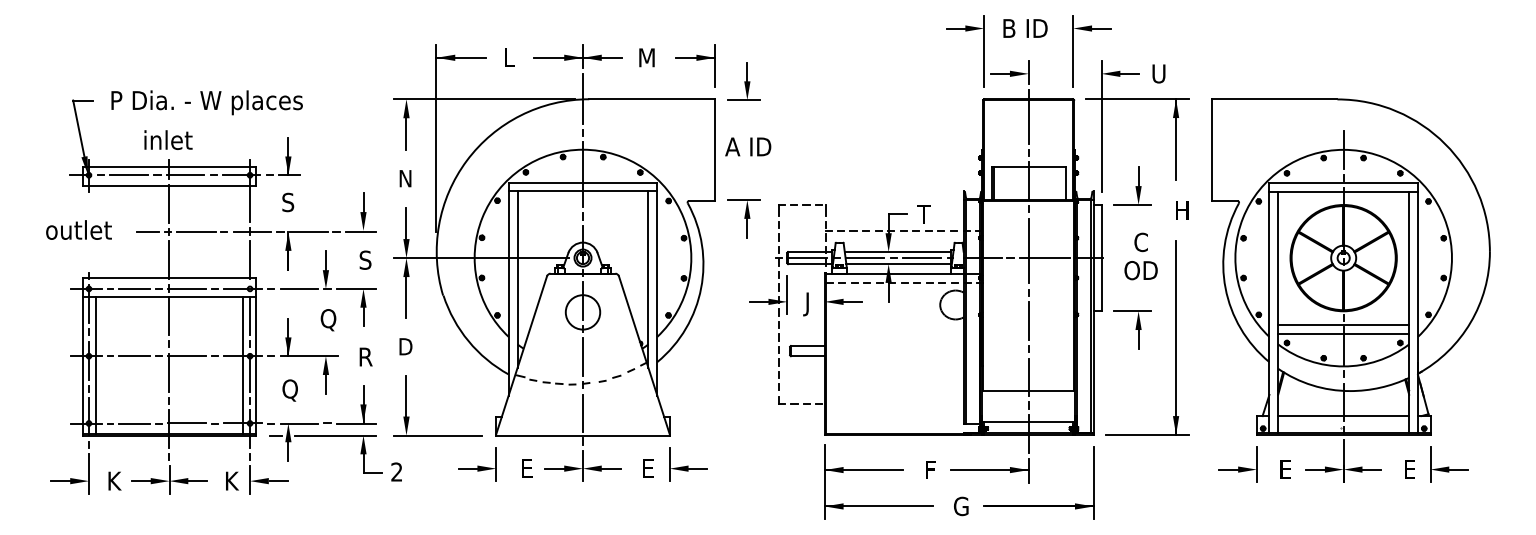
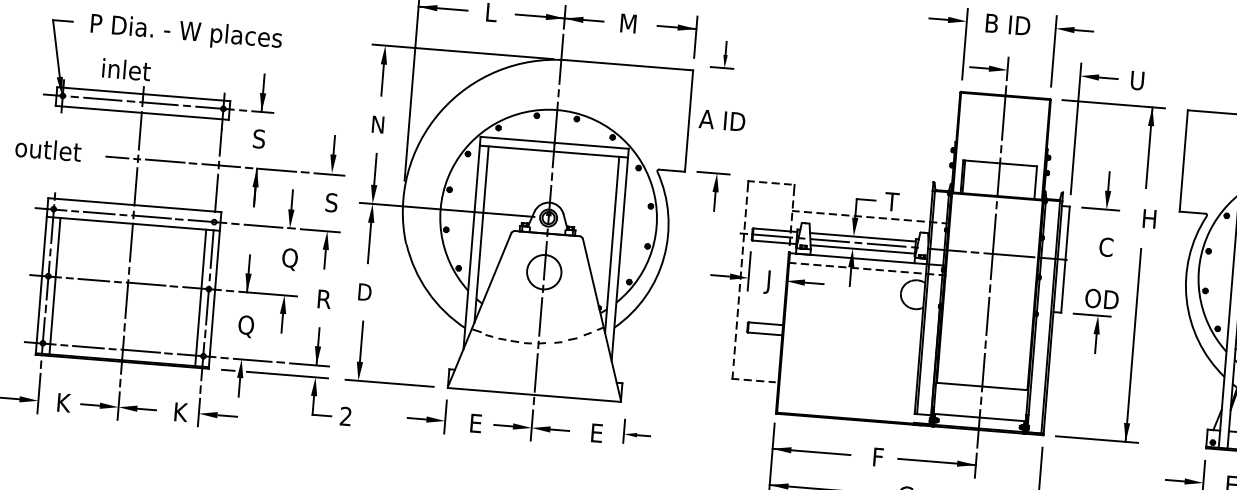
part: (743, 81) -> (722, 54), size x0.7
text: (168, 139) -> (126, 69), moved
text: (1140, 270) -> (1101, 299), moved
part: (688, 464) -> (637, 432), size x0.7

